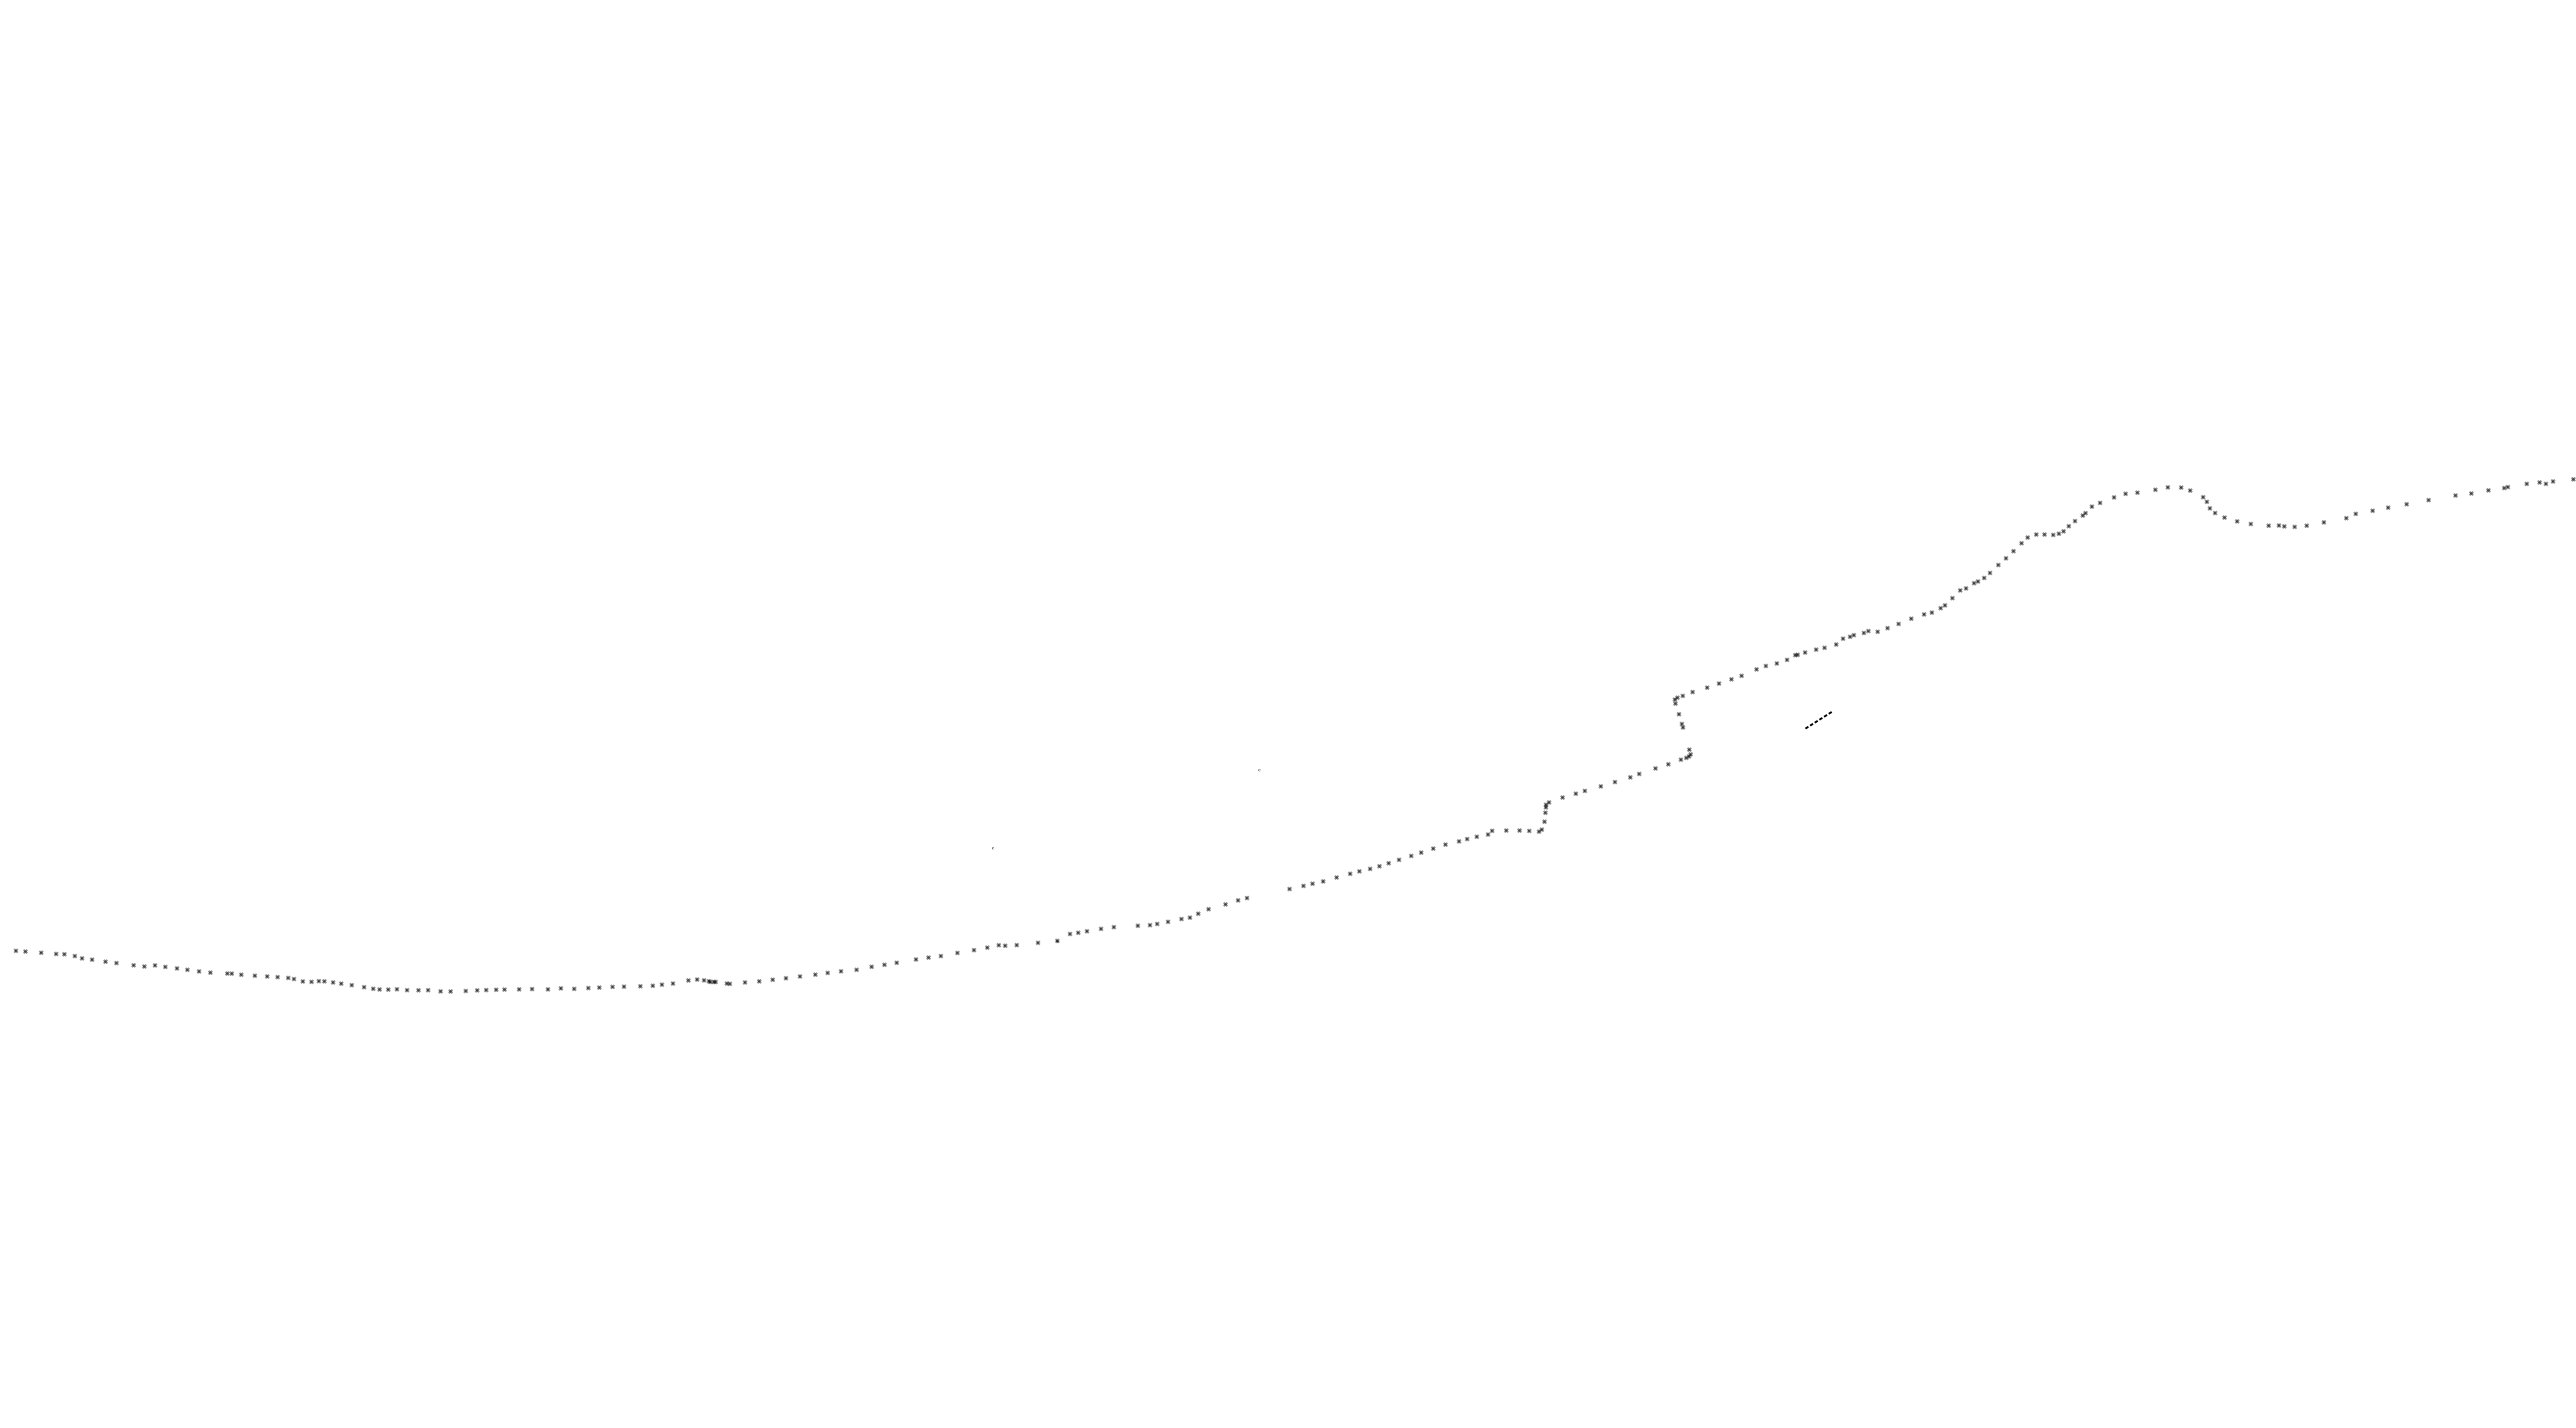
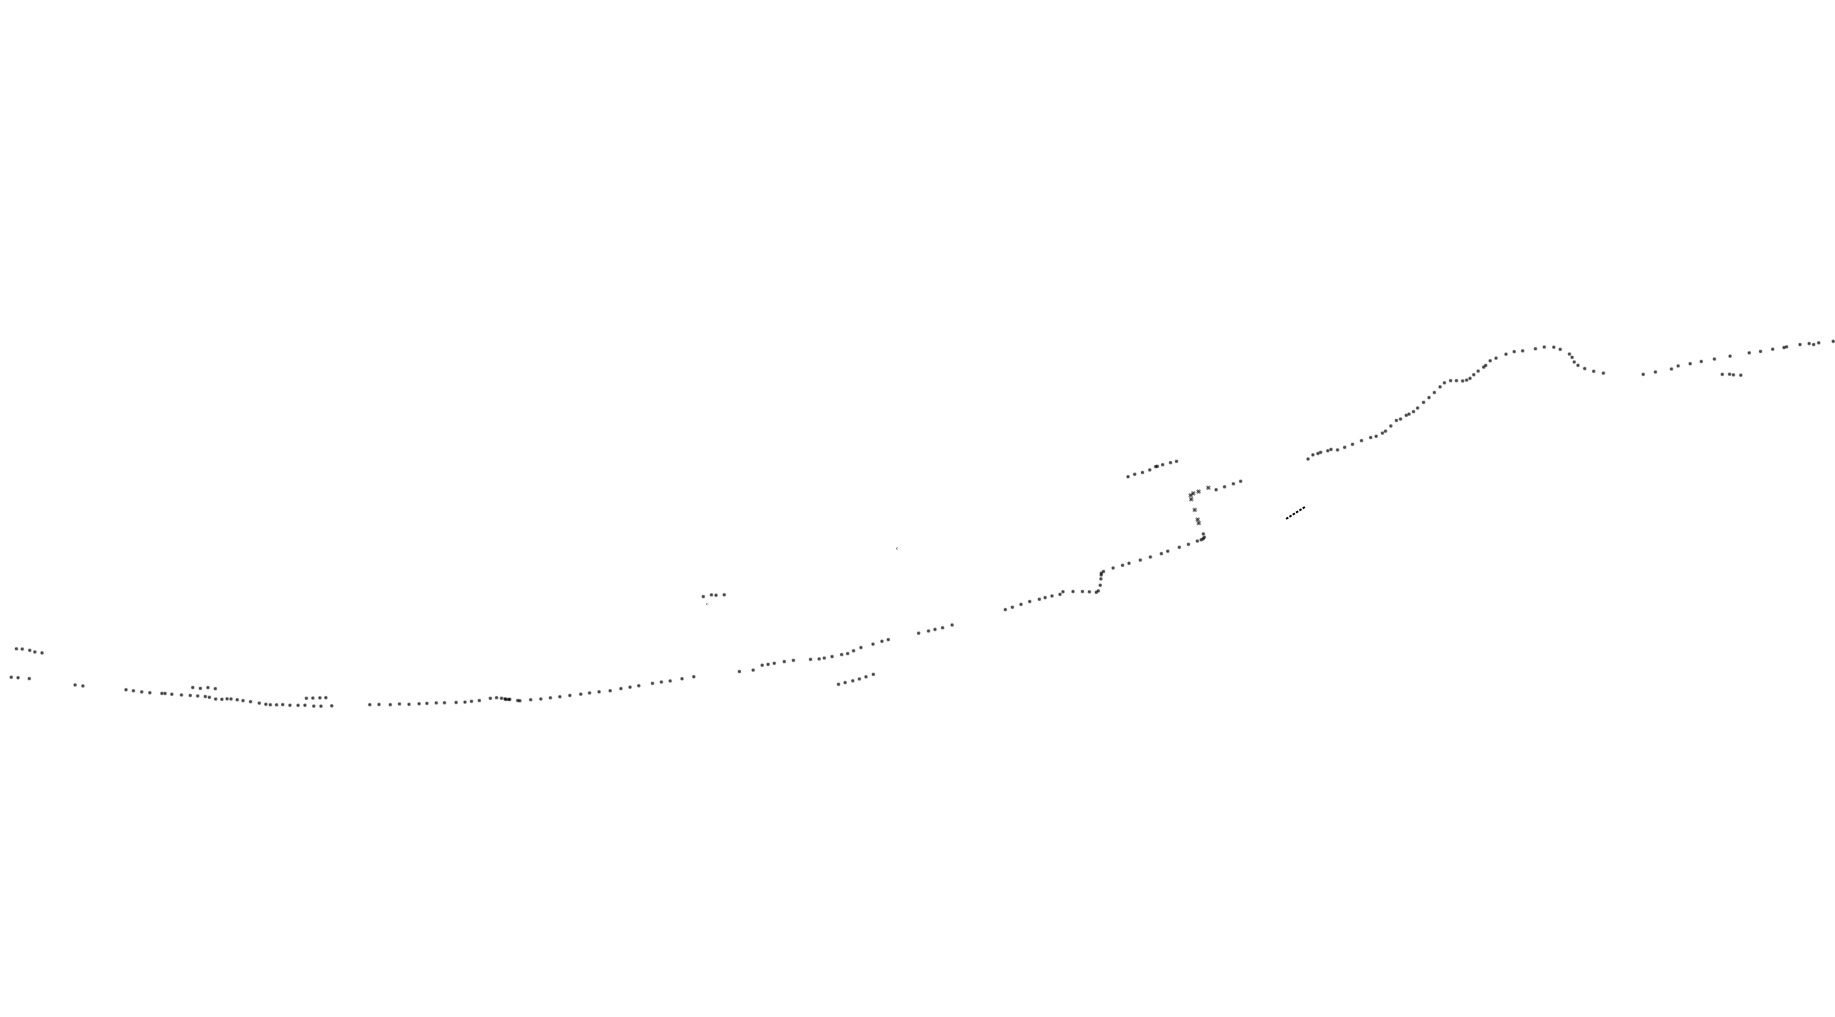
part: (2281, 525) -> (1731, 374), moved
part: (1790, 658) -> (1152, 468), moved
part: (1683, 709) -> (1199, 505), size x1.4
part: (1374, 866) -> (855, 679), moved
part: (1001, 946) -> (713, 595), moved
part: (74, 956) -> (29, 650), moved
part: (149, 965) -> (204, 687), moved
part: (490, 989) -> (315, 697), moved

